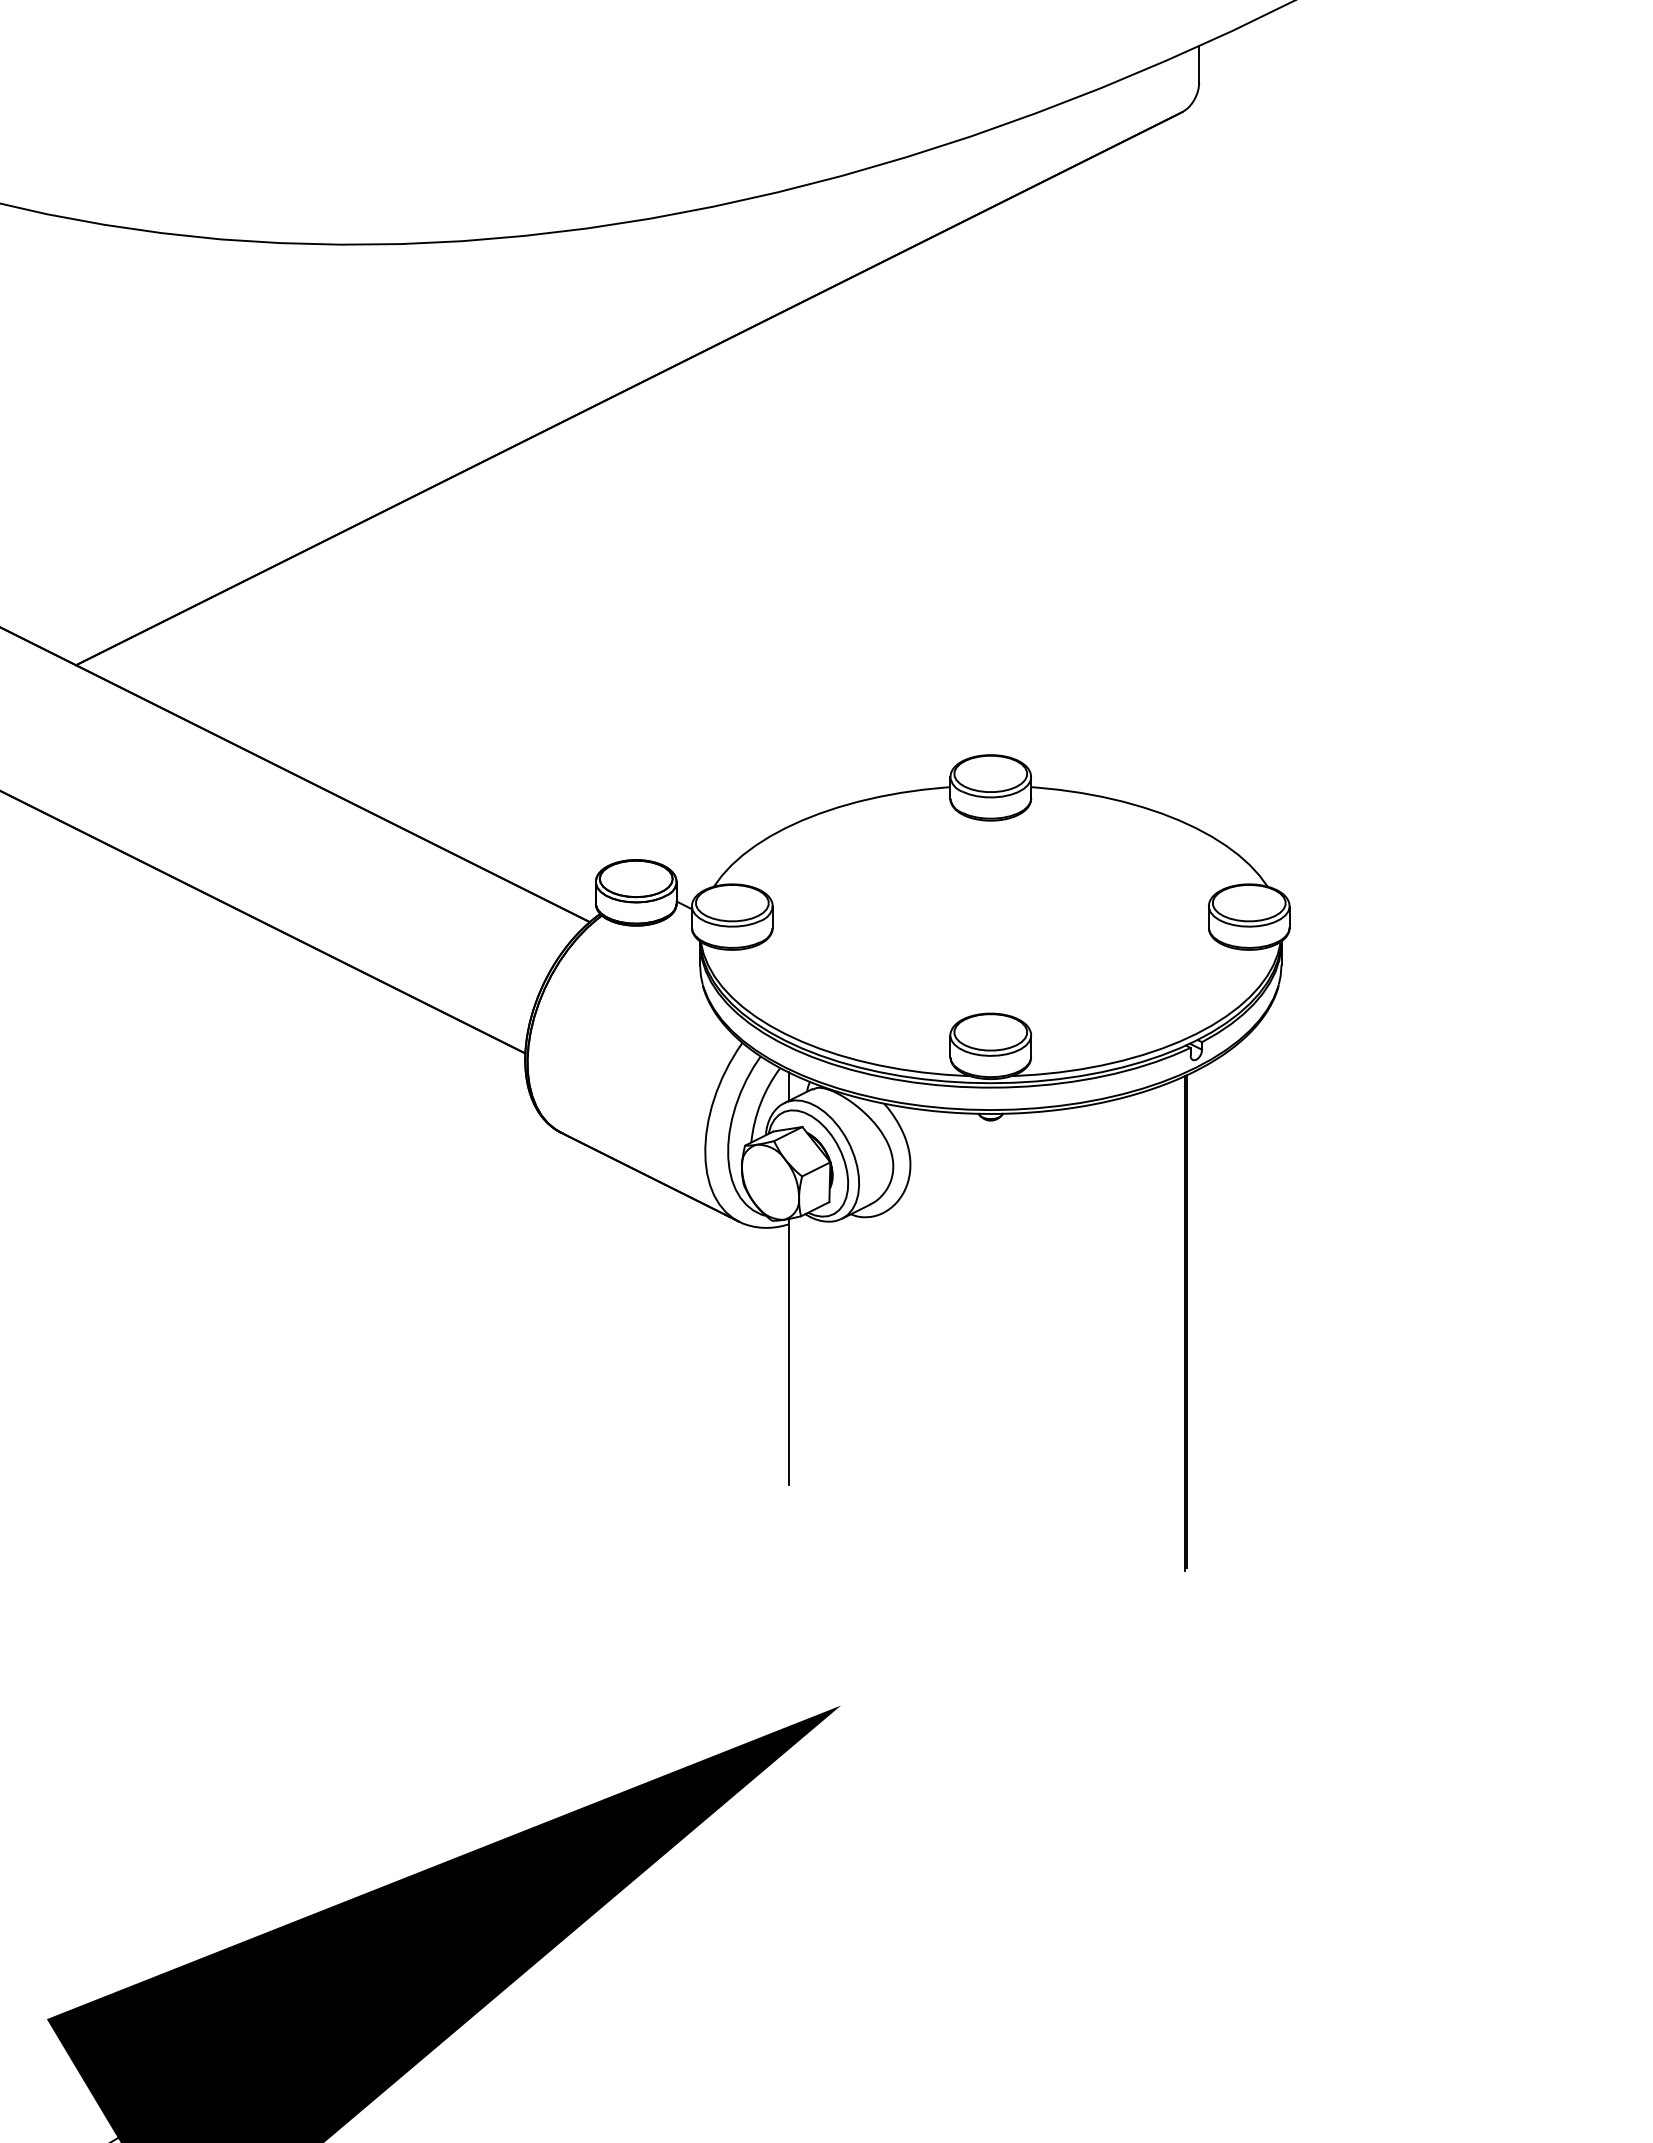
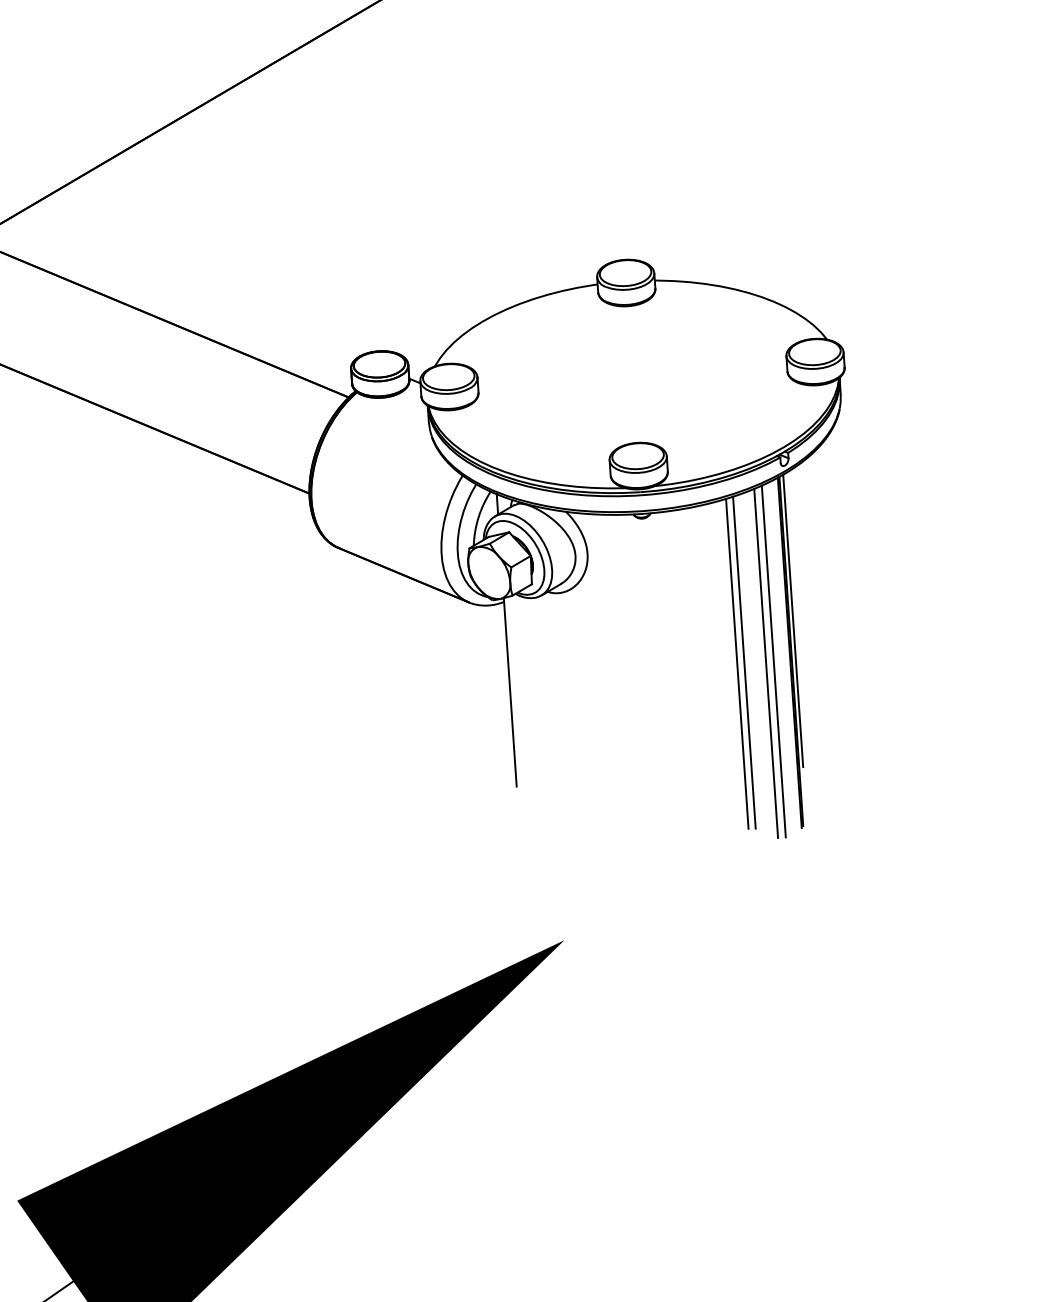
line: (1193, 1278) -> (793, 620), added
line: (1120, 1332) -> (744, 662), added
line: (1110, 1333) -> (737, 663), added
line: (1161, 1333) -> (773, 661), added
line: (1150, 1335) -> (765, 663), added

